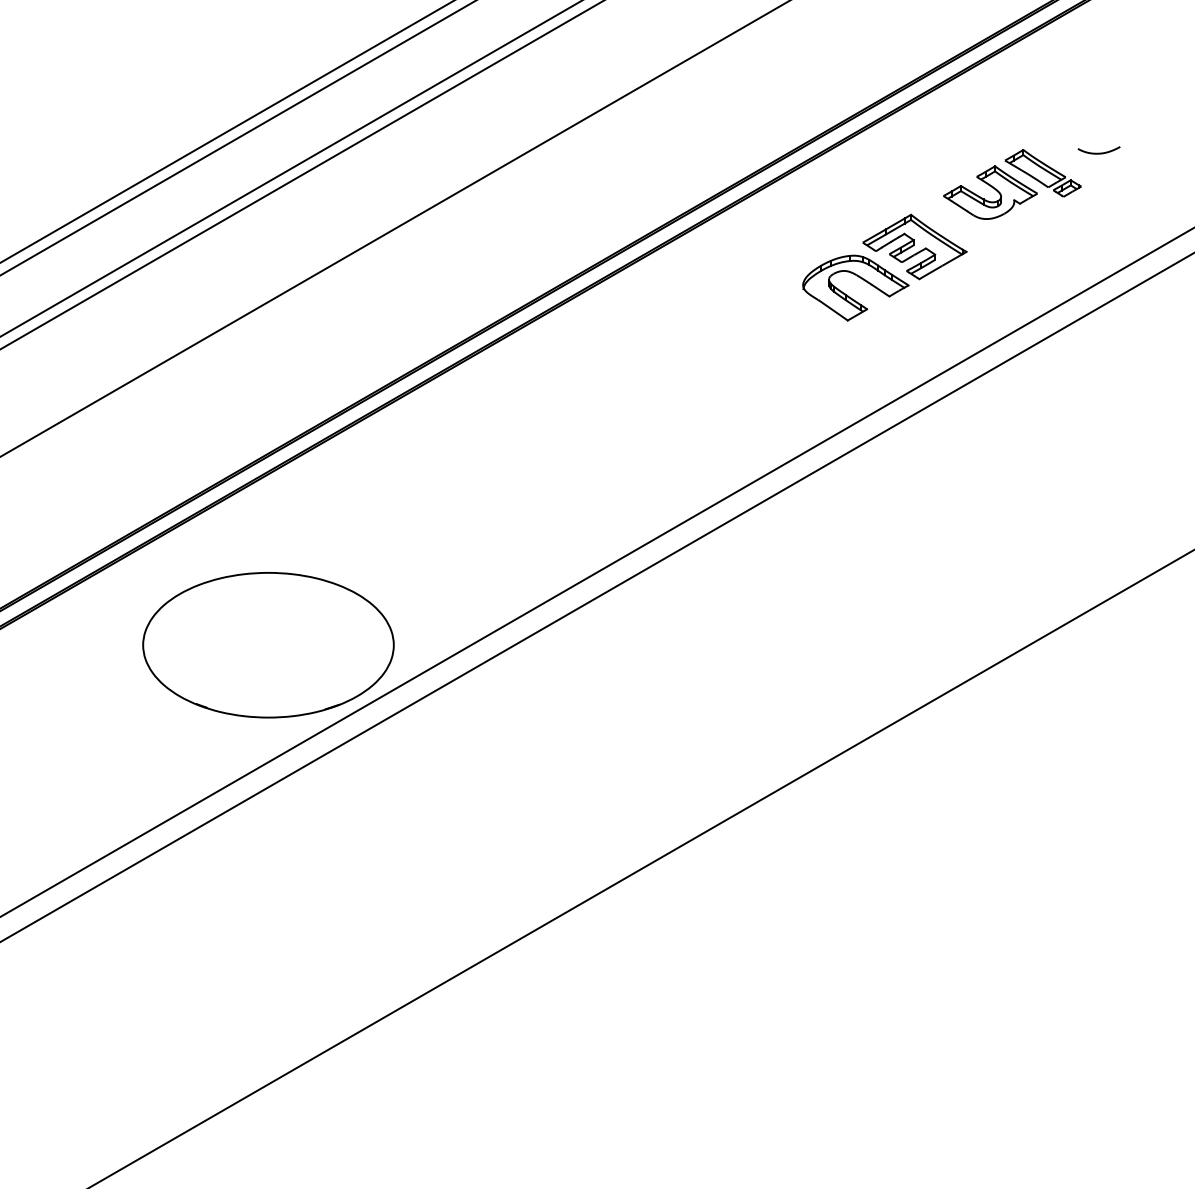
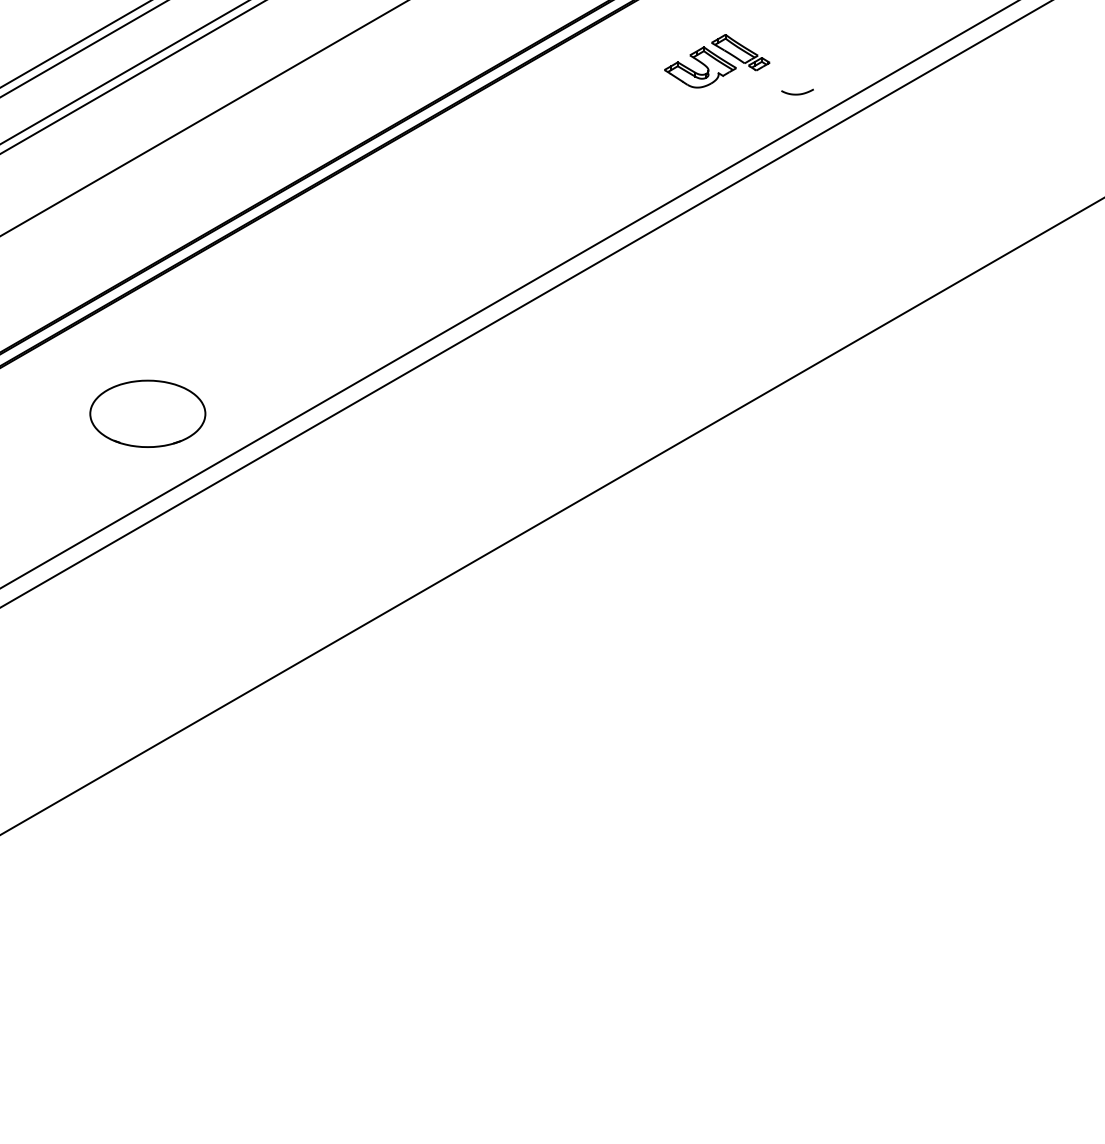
curve: (1099, 152) -> (797, 93), moved
part: (884, 267) -> (619, 124), removed
part: (268, 644) -> (147, 413), size x0.6

